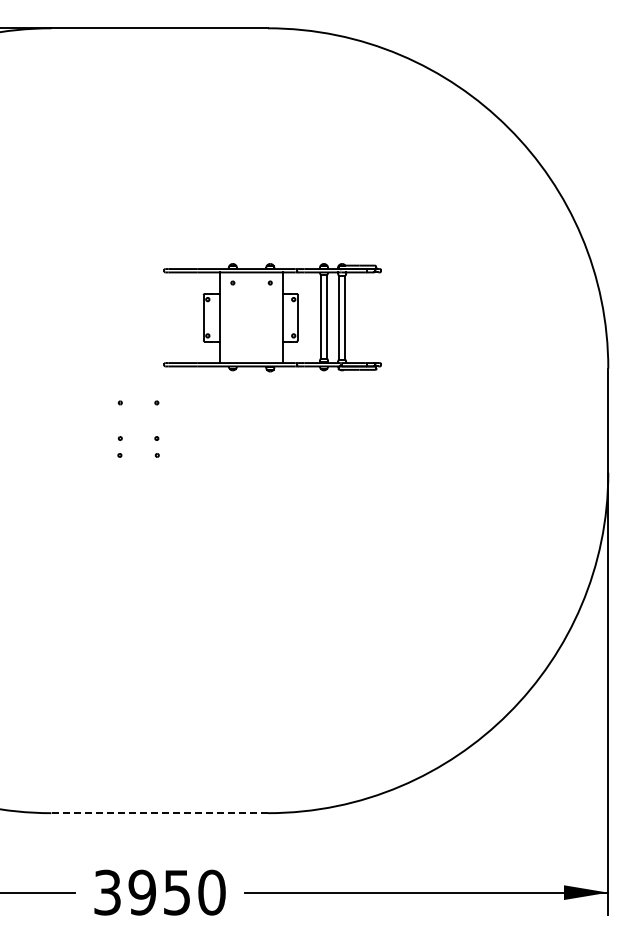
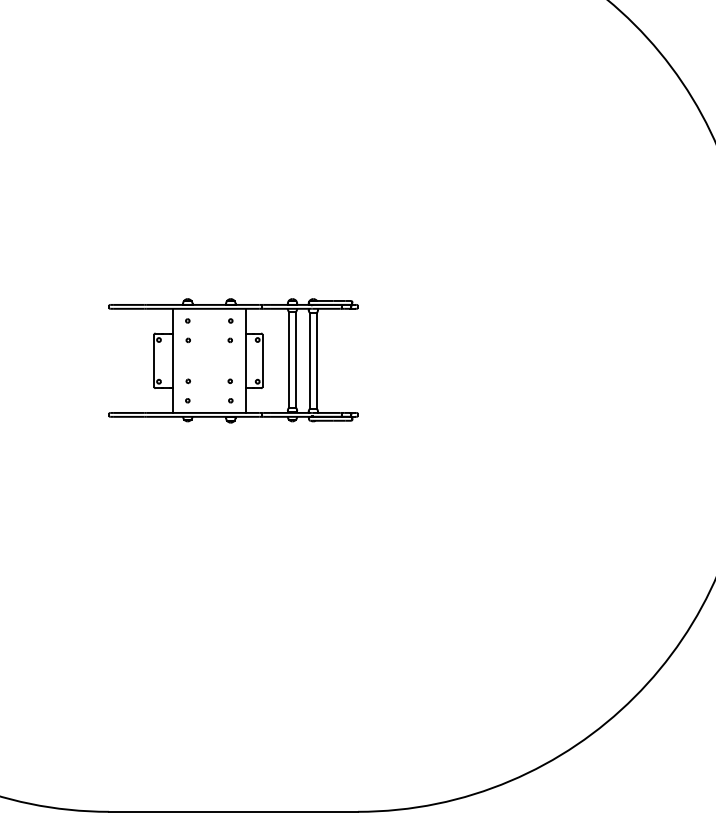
part: (272, 317) -> (233, 360), moved
line: (159, 813) -> (233, 812), dashed -> solid

